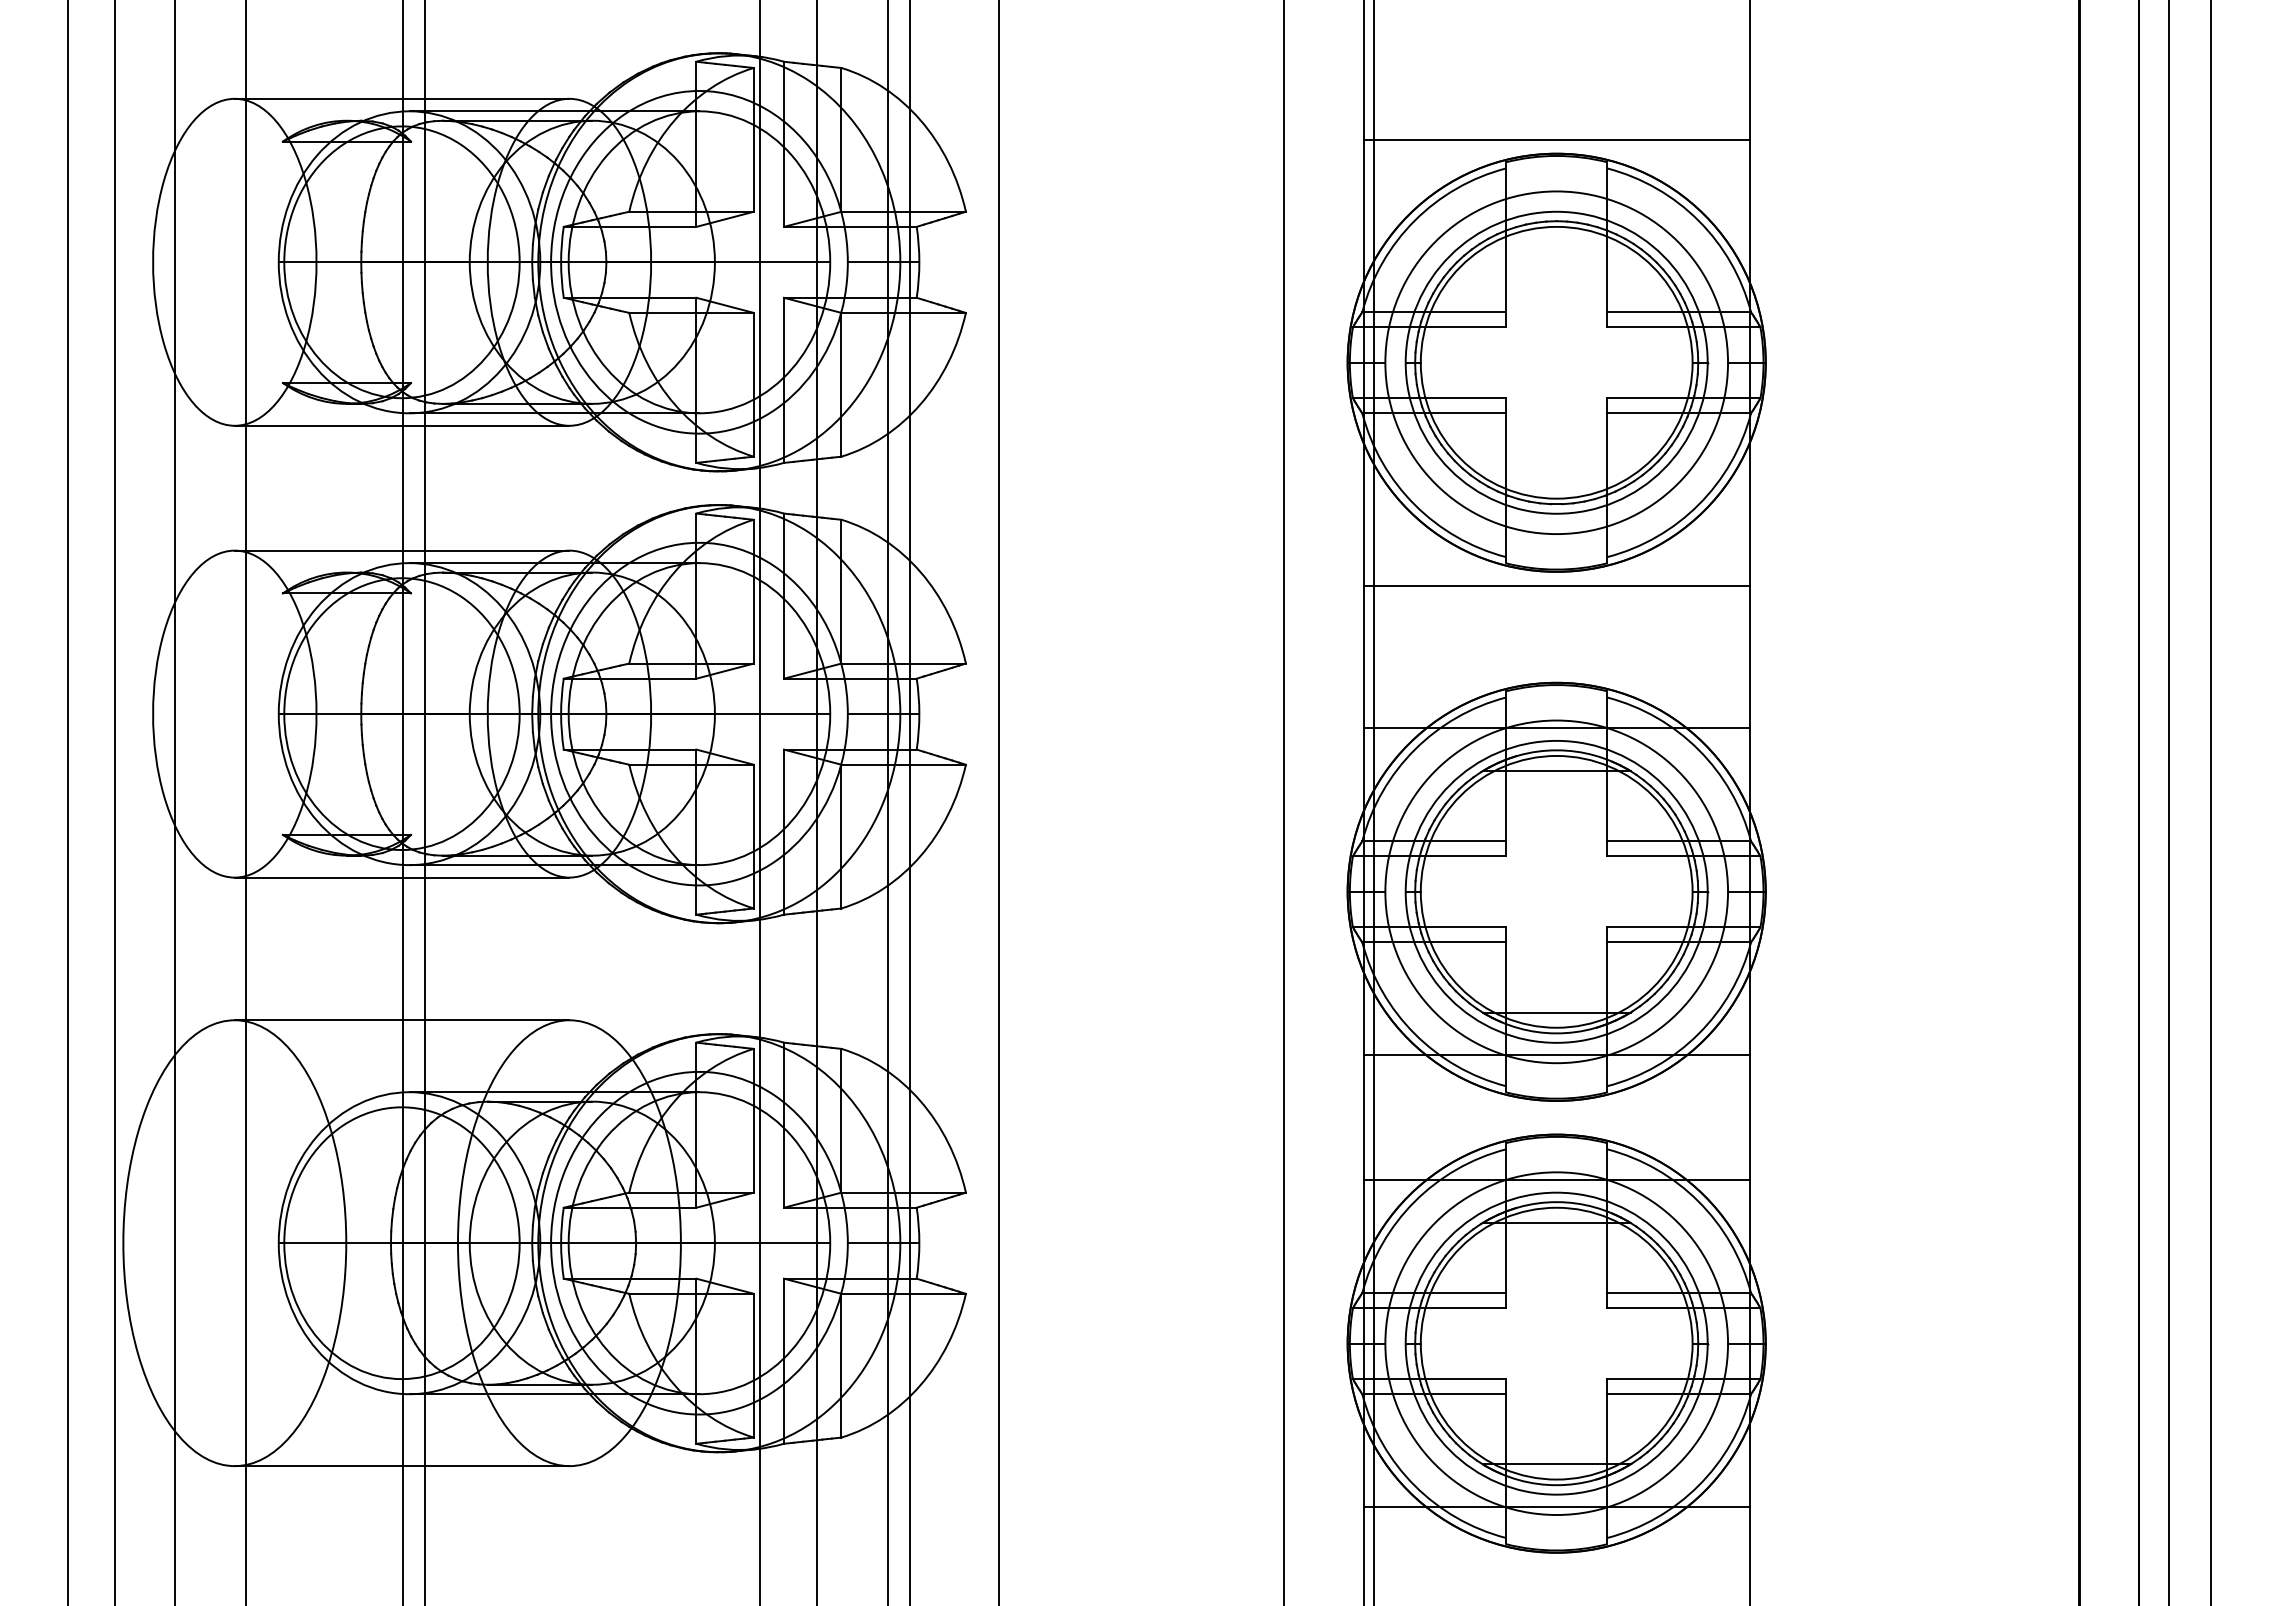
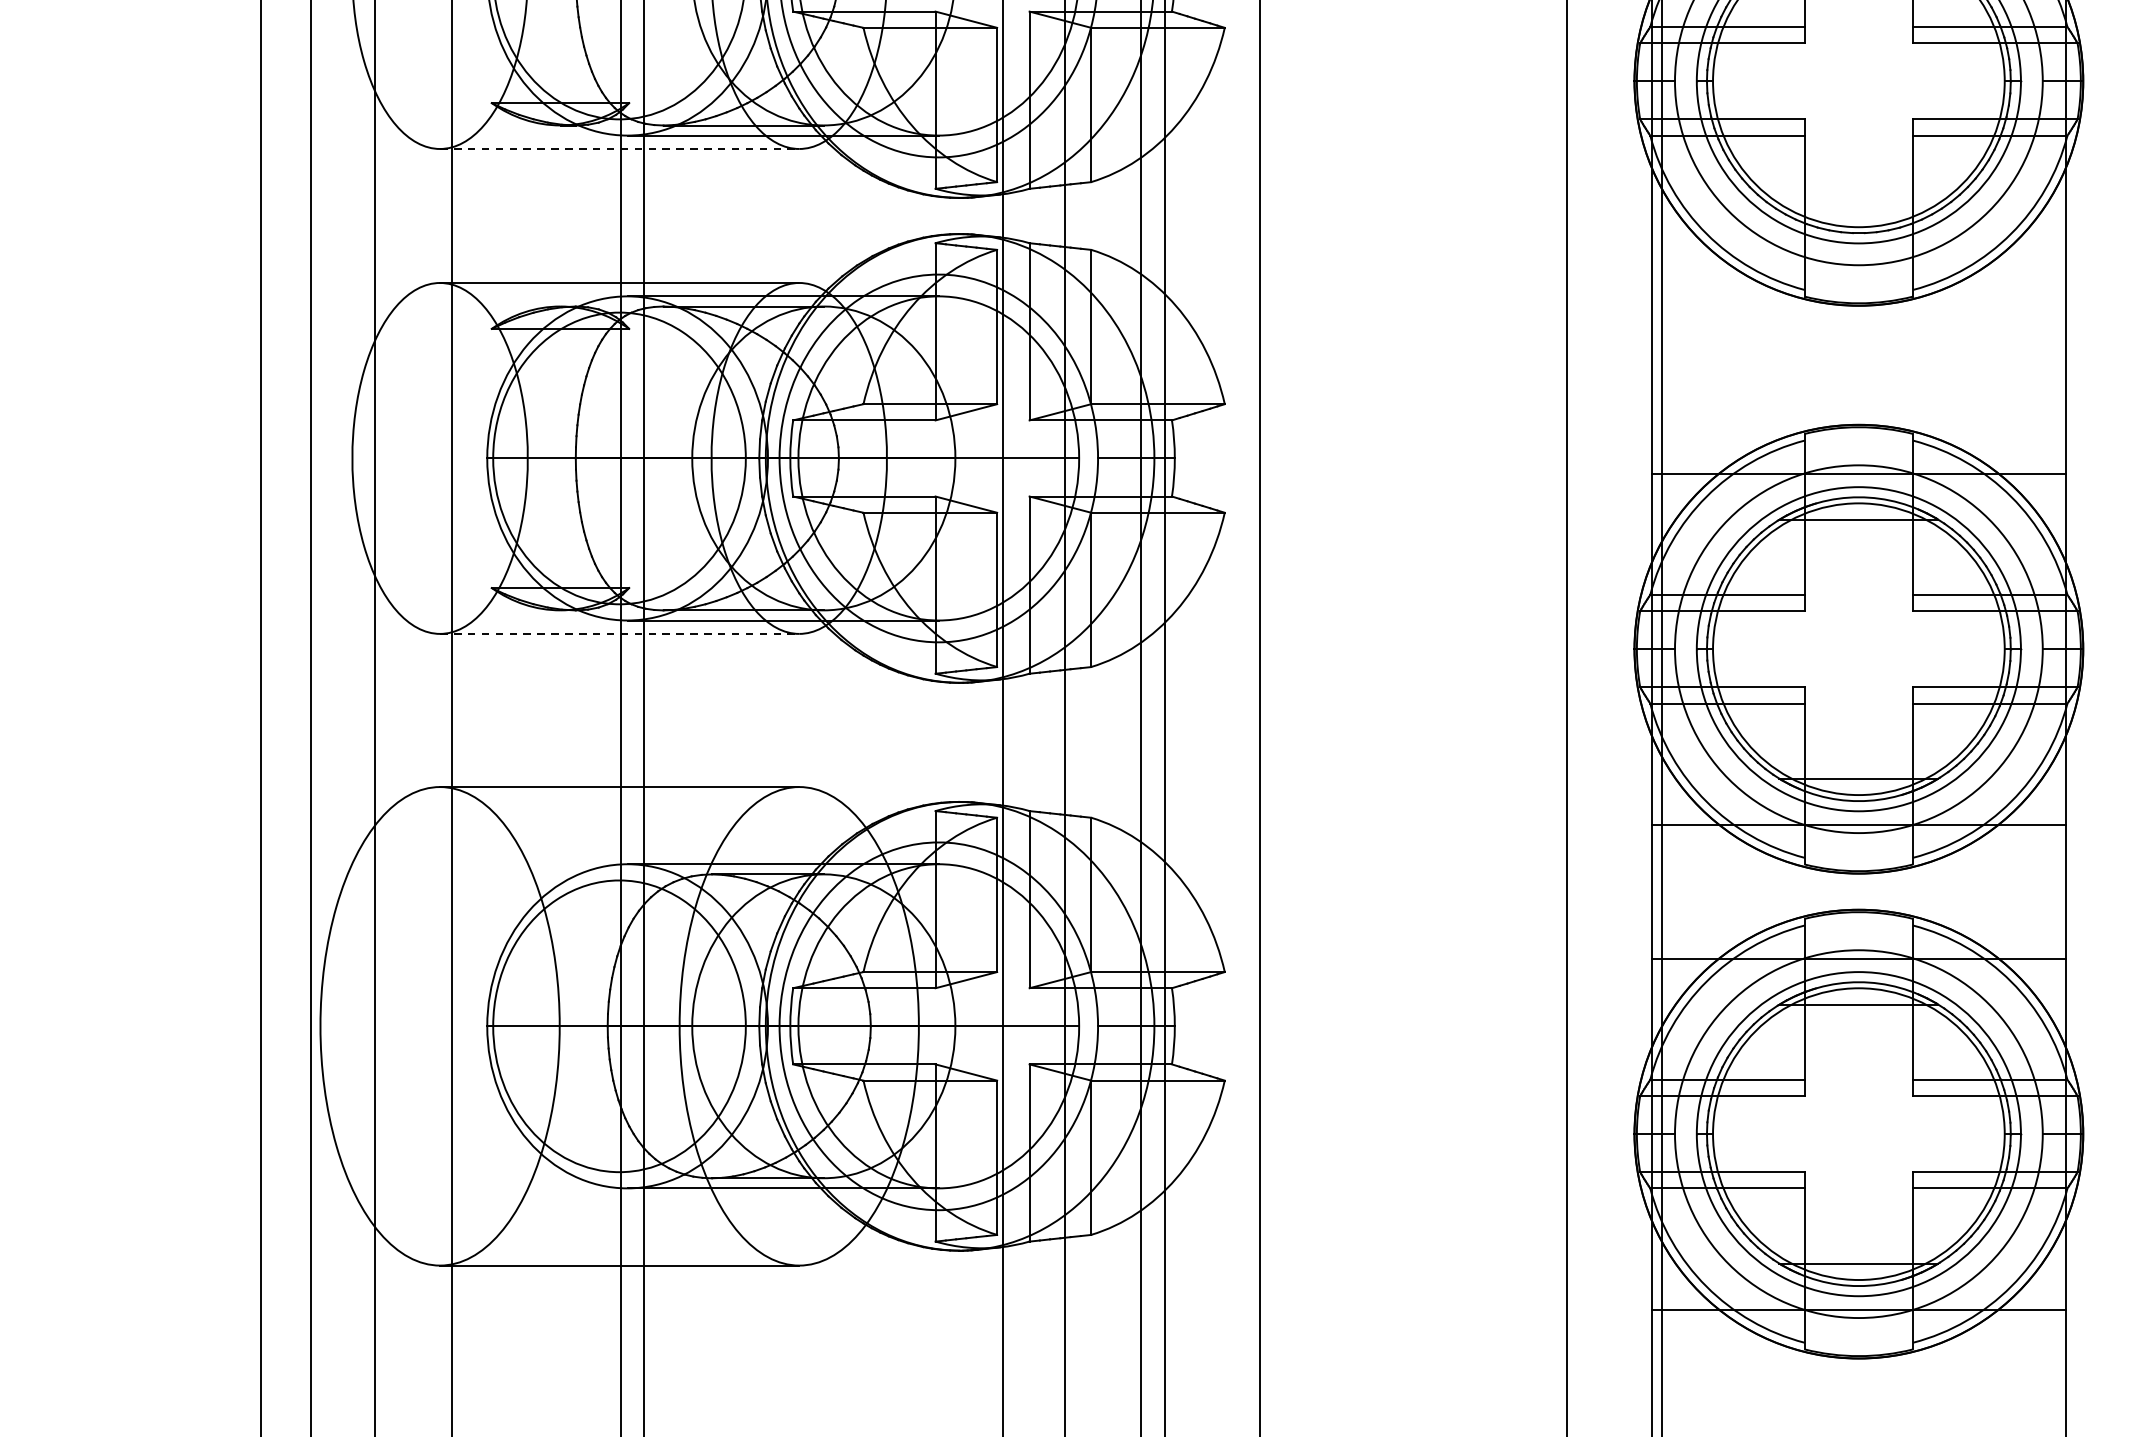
line: (402, 425) -> (620, 148), solid -> dashed
line: (1556, 585) -> (1858, 320), removed
line: (402, 877) -> (620, 633), solid -> dashed

